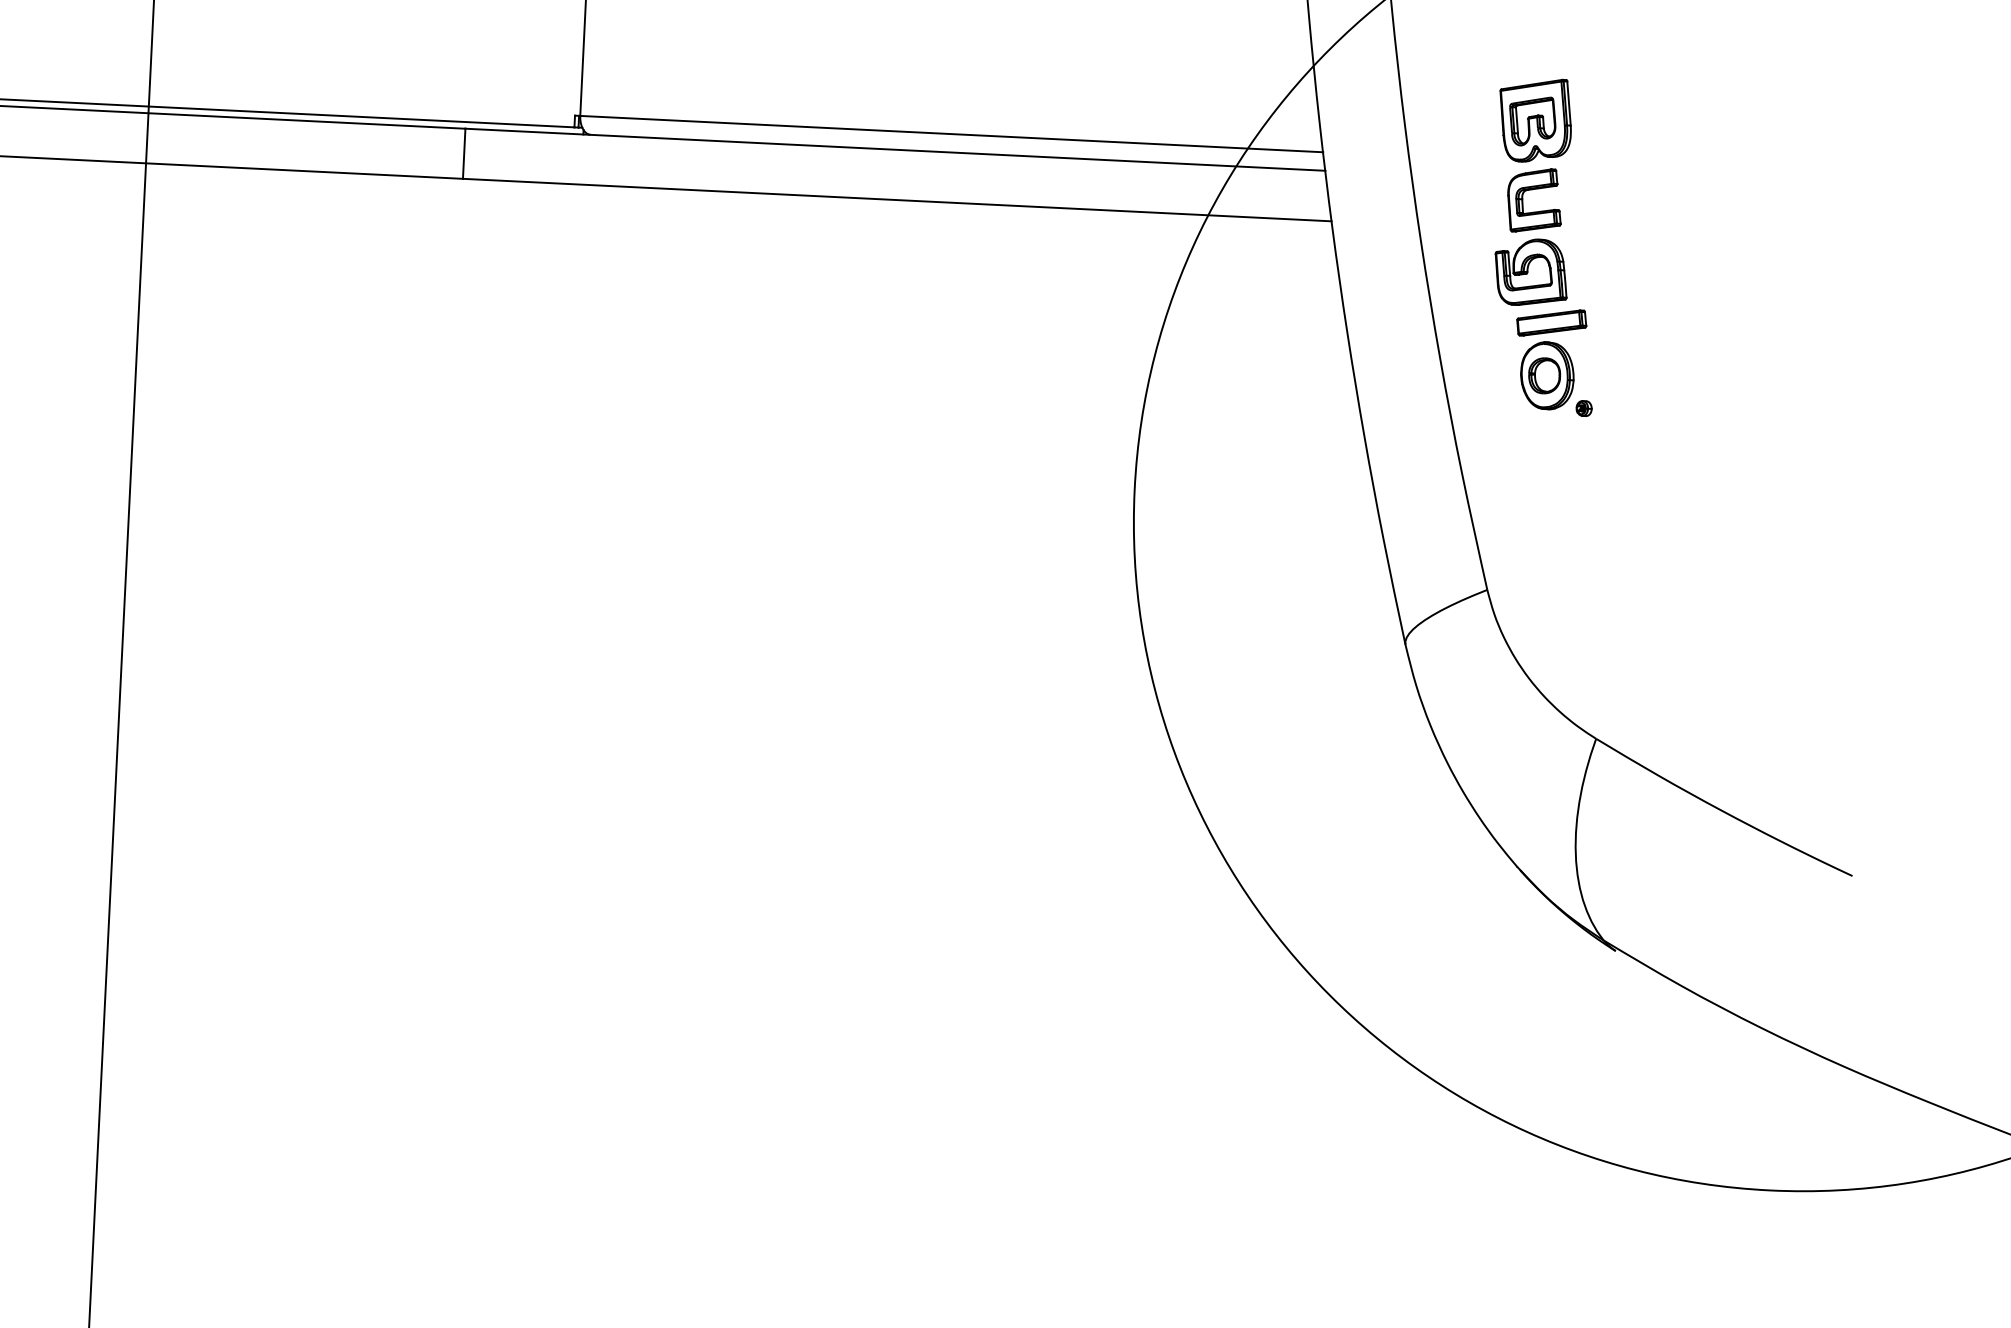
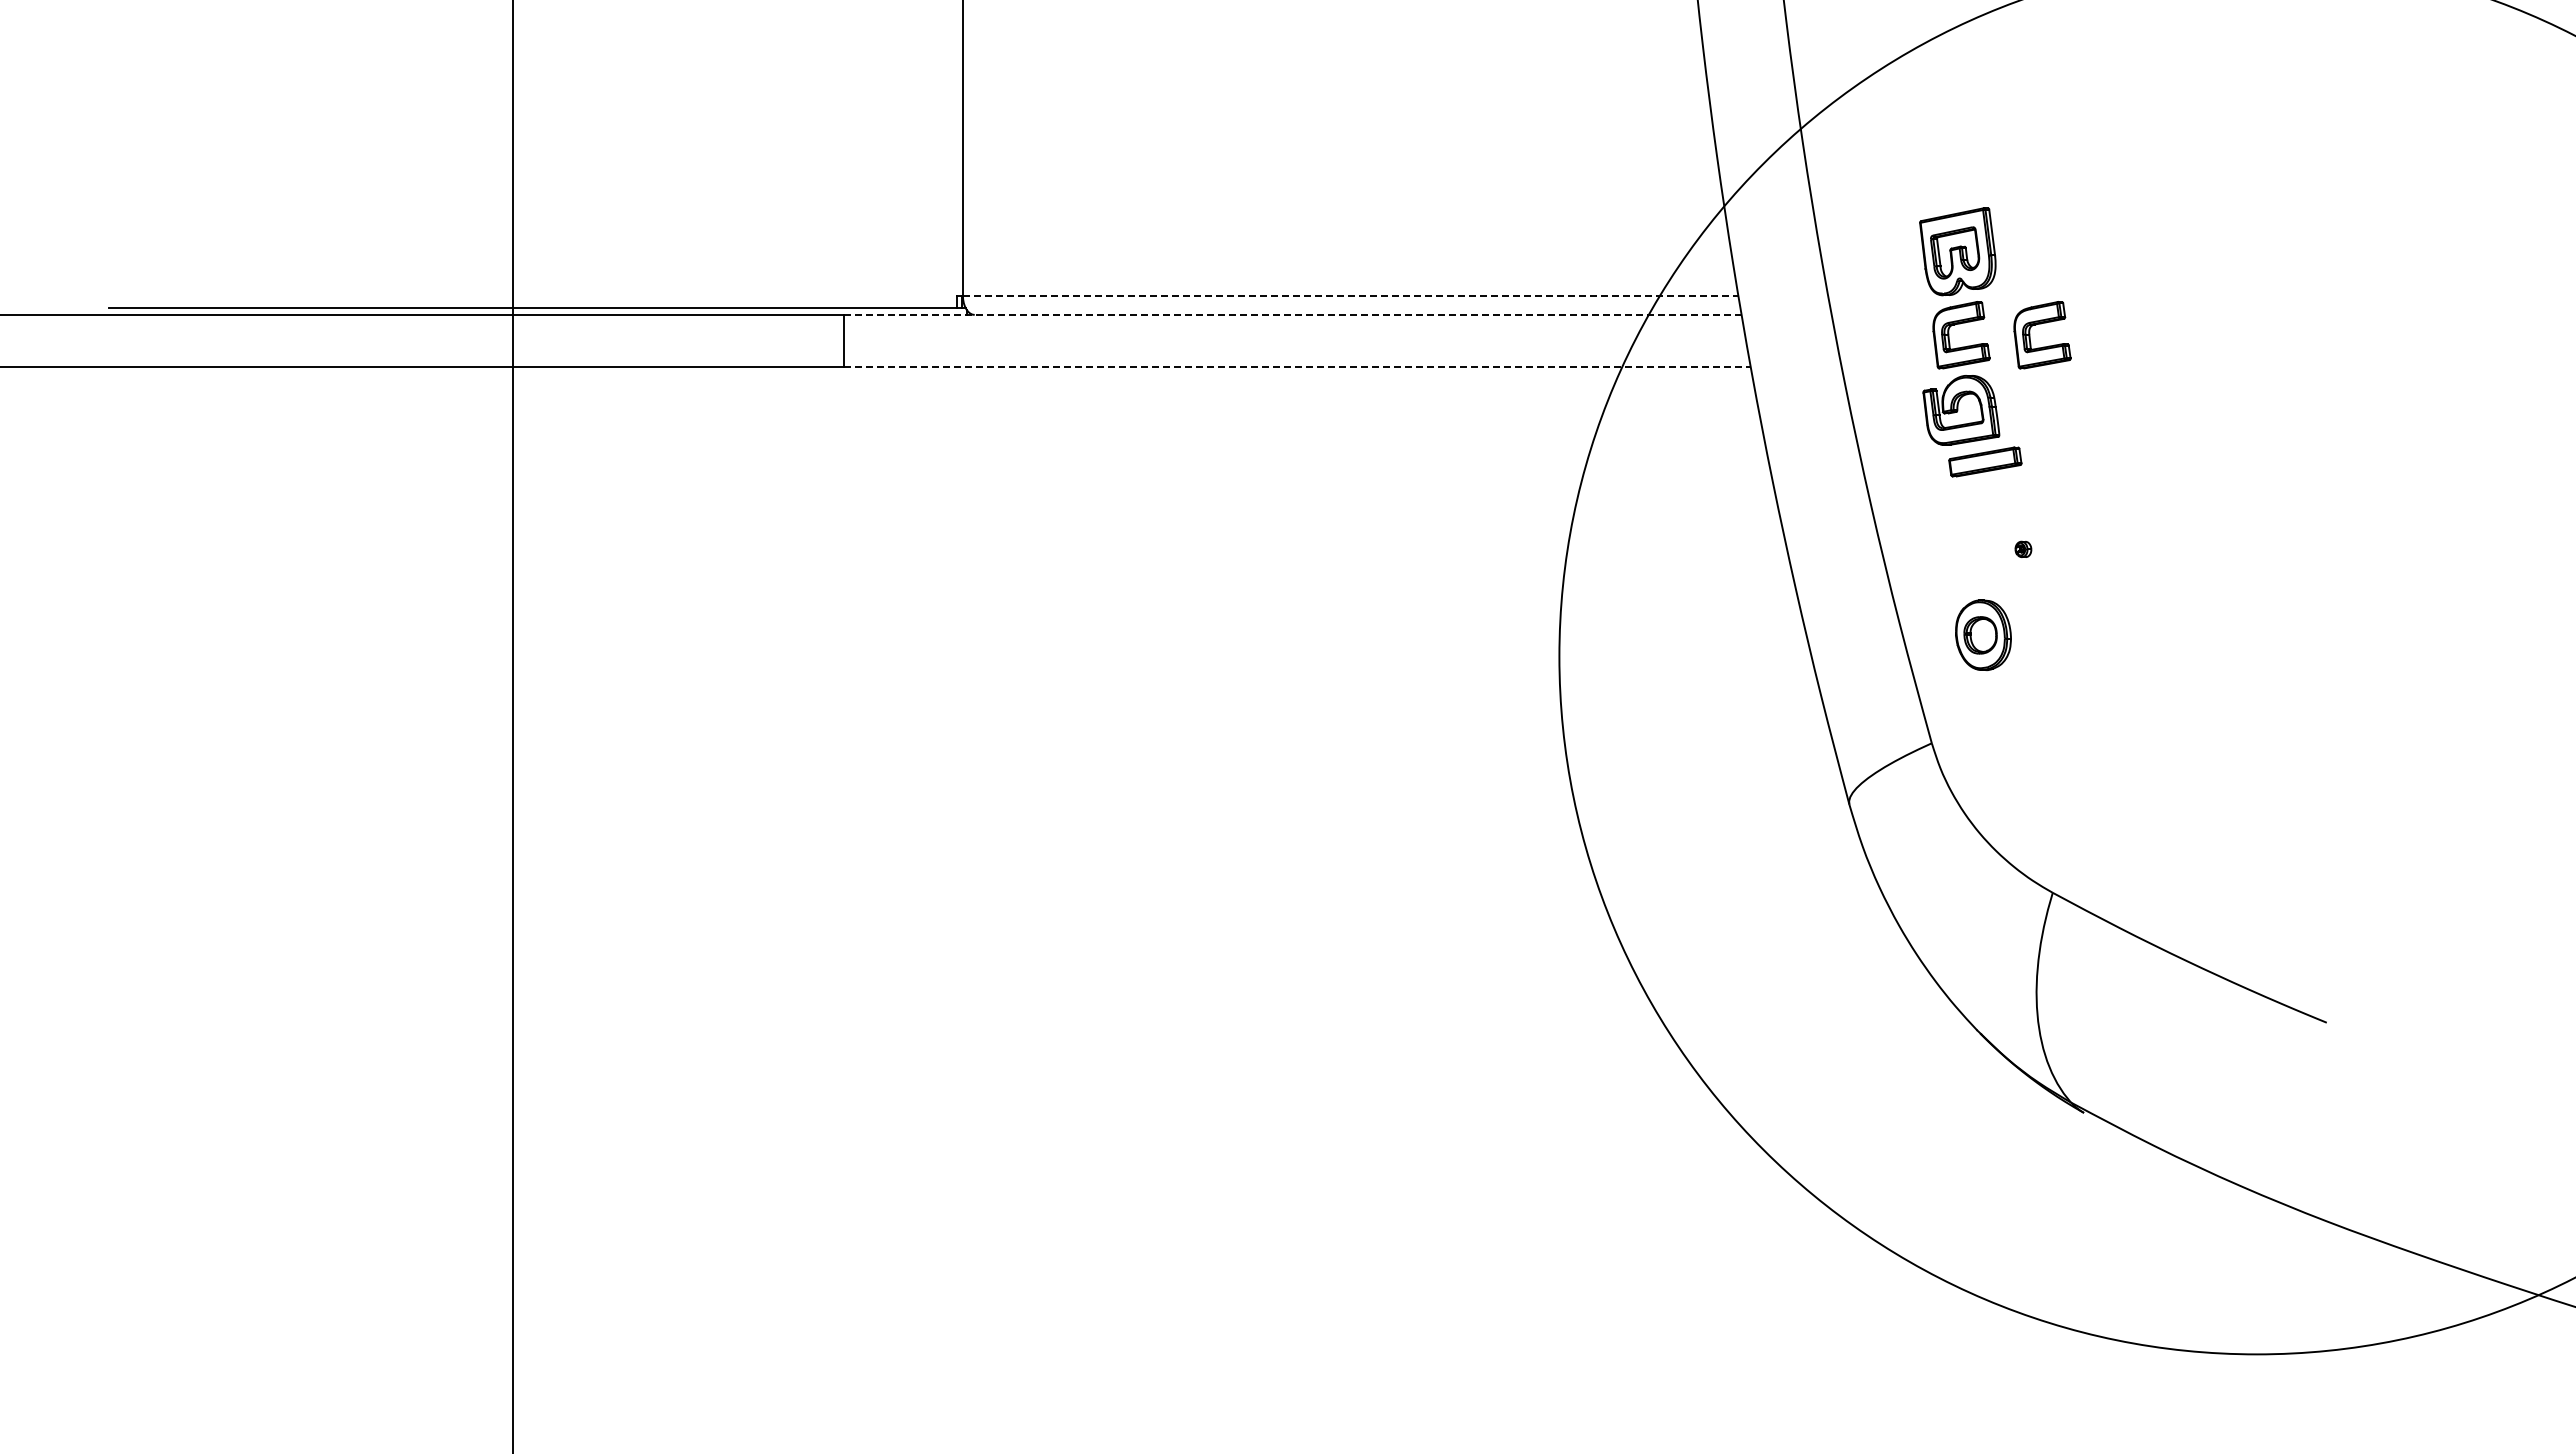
line: (951, 133) -> (1350, 295), solid -> dashed
line: (895, 149) -> (1292, 314), solid -> dashed
part: (1611, 193) -> (2041, 324), added
line: (897, 200) -> (1297, 367), solid -> dashed
part: (1547, 375) -> (1983, 634), moved

